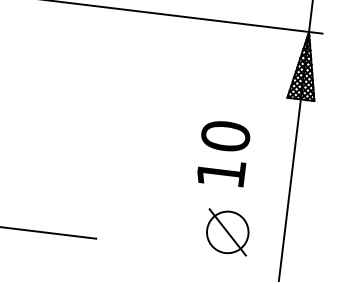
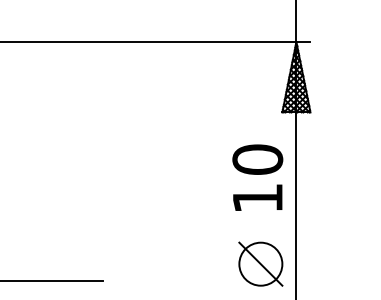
text: (223, 153) -> (257, 177), moved
part: (227, 231) -> (260, 263), moved

